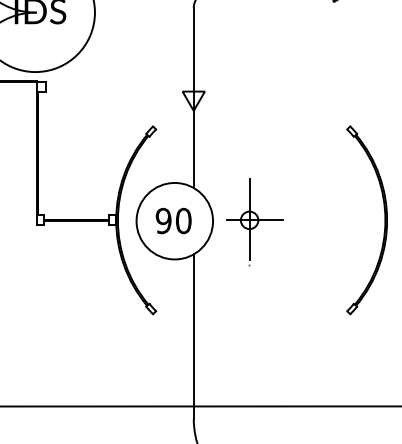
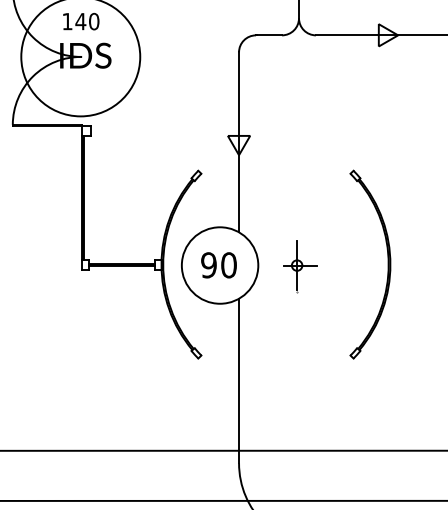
part: (384, 220) -> (387, 264), moved
part: (255, 222) -> (300, 266), size x0.6

